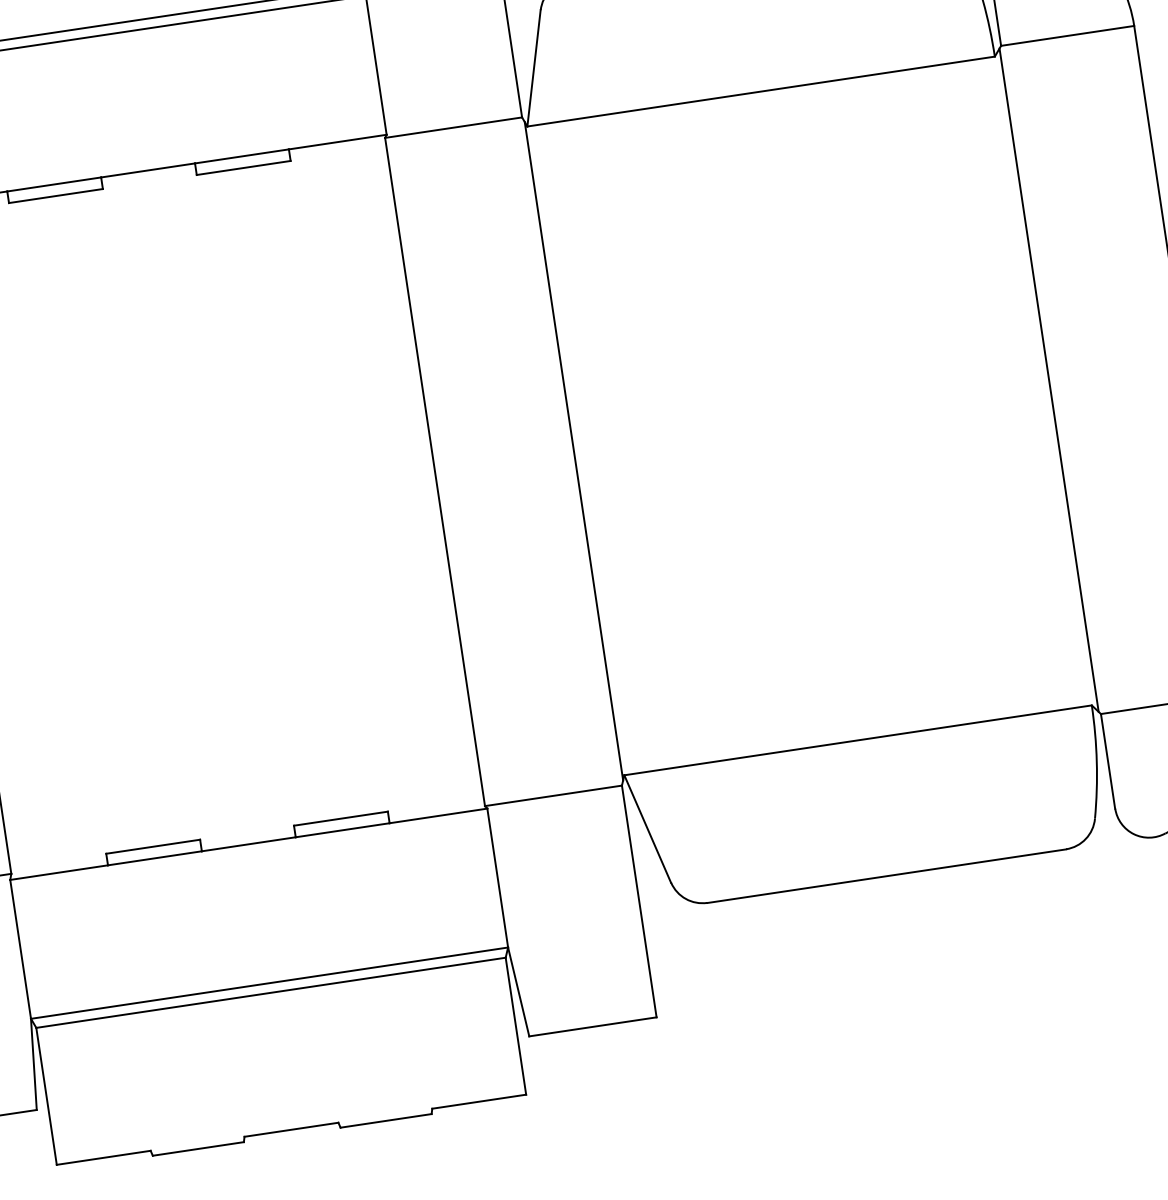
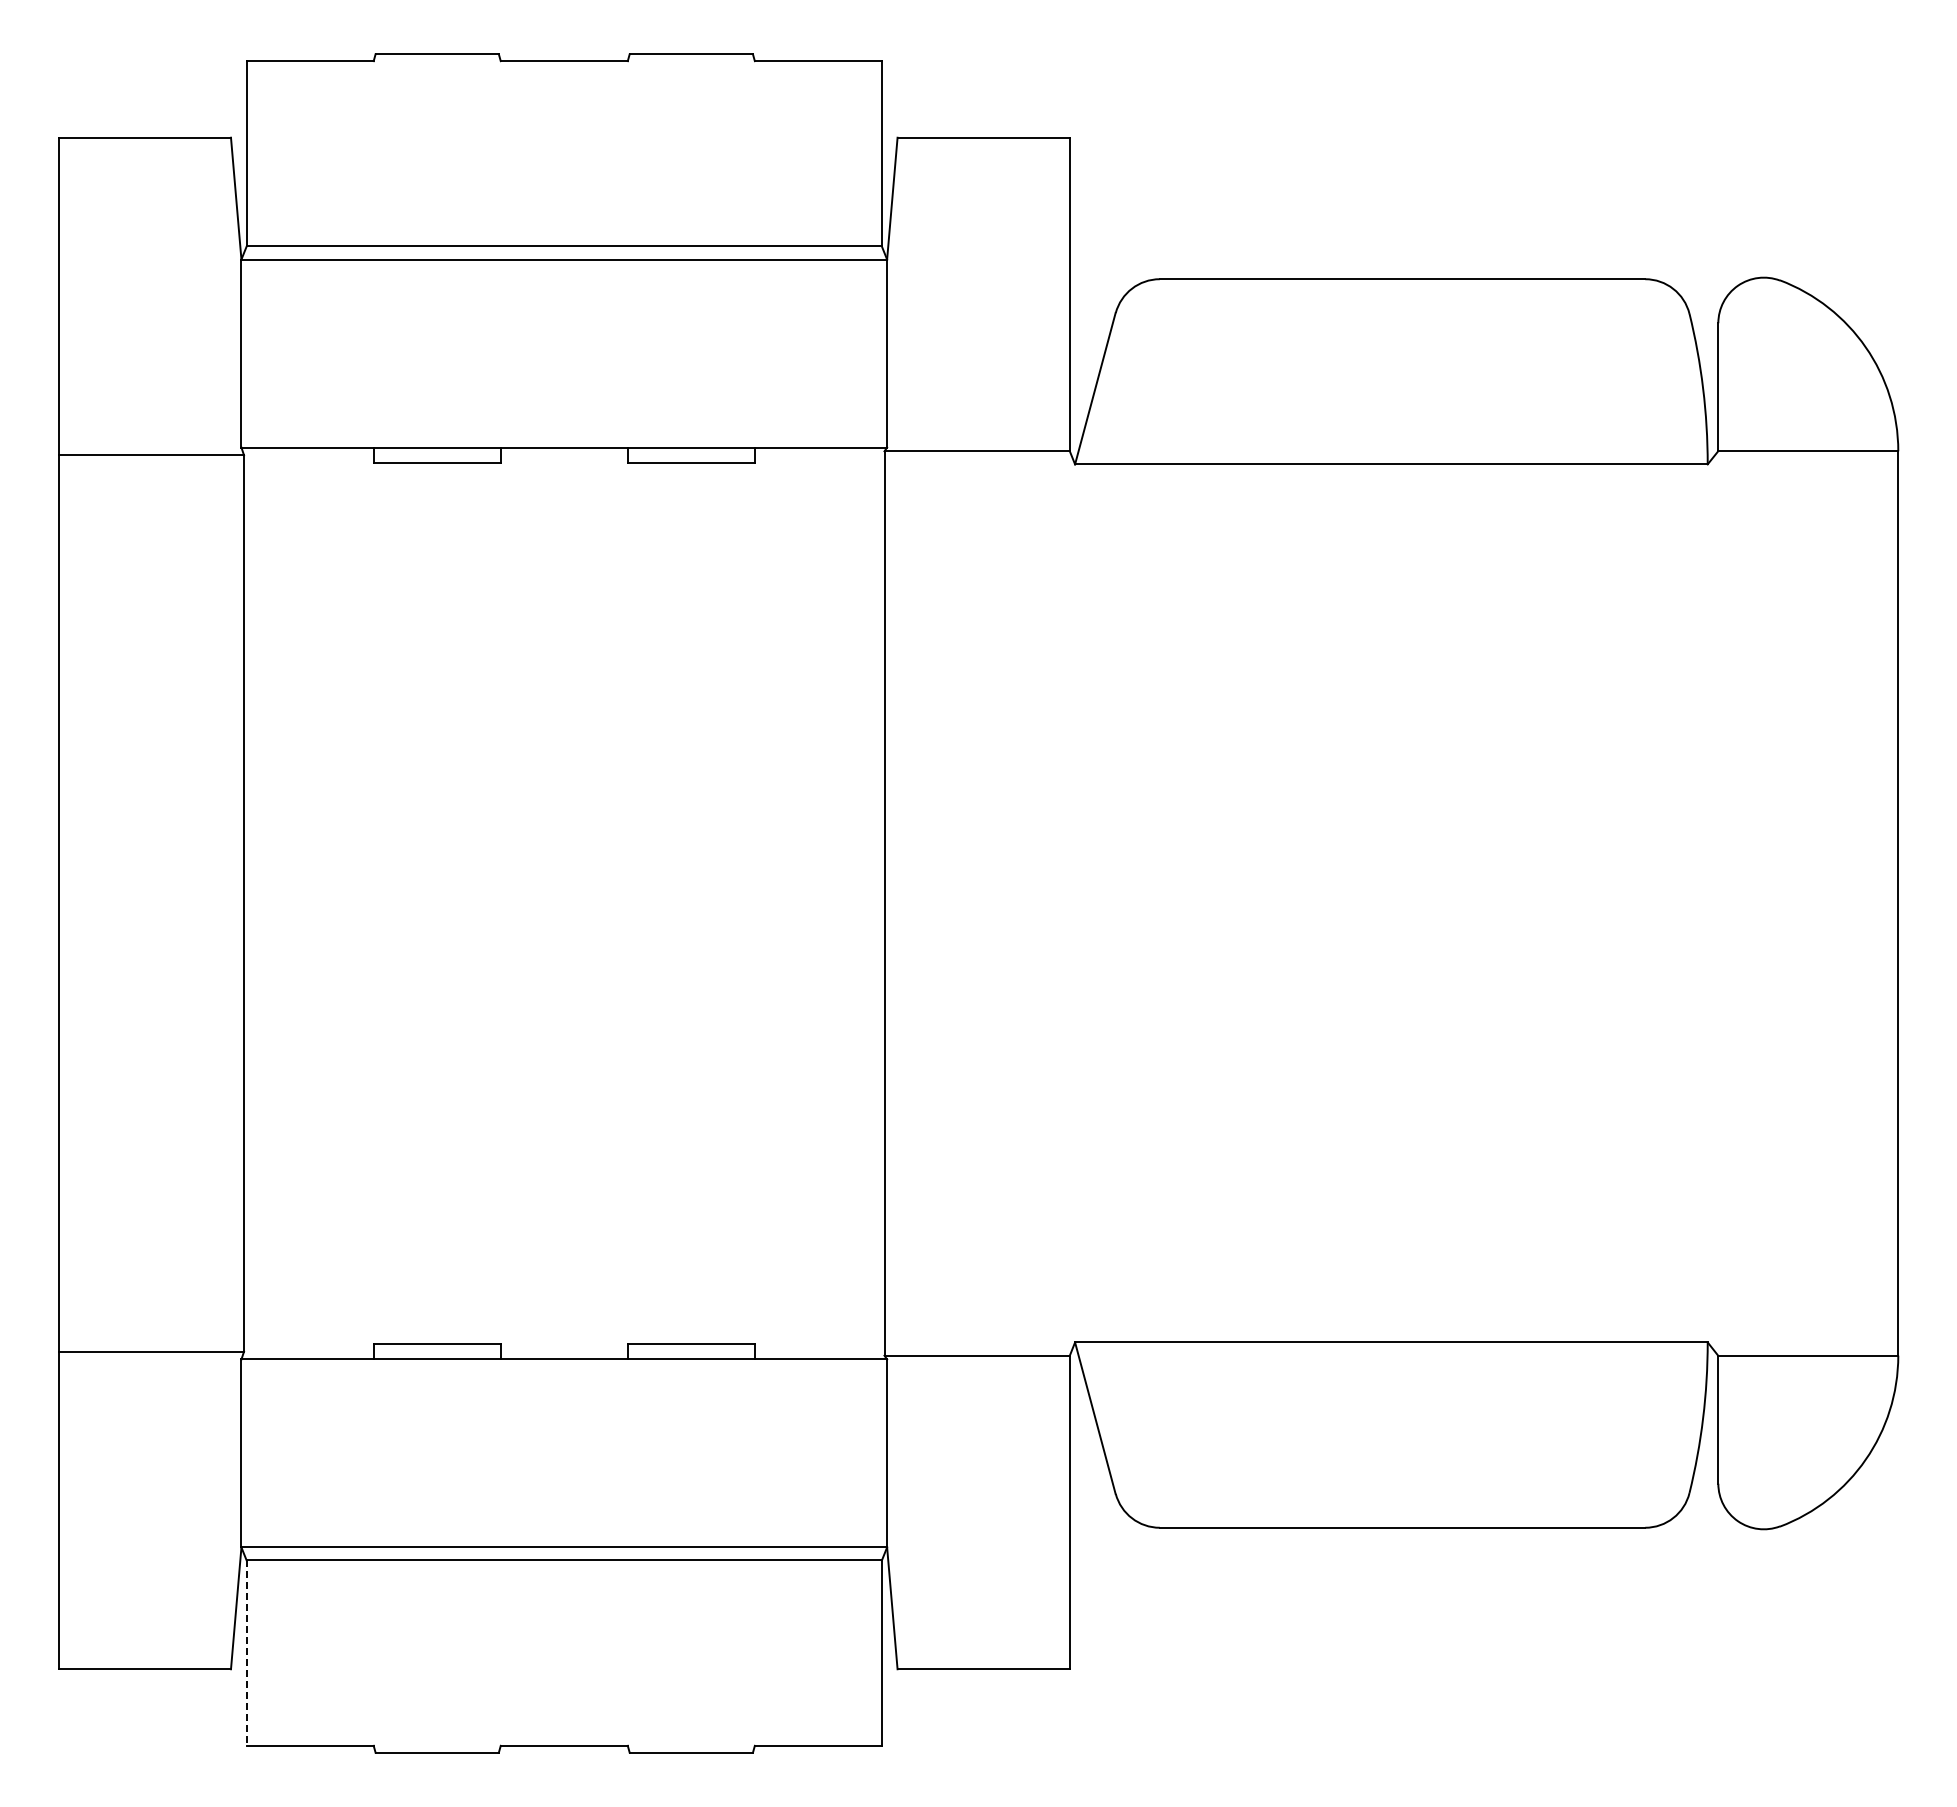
line: (1049, 380) -> (1715, 903), removed
line: (573, 451) -> (1072, 903), removed
line: (46, 1096) -> (246, 1653), solid -> dashed

